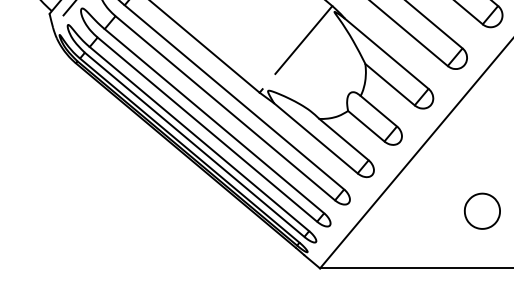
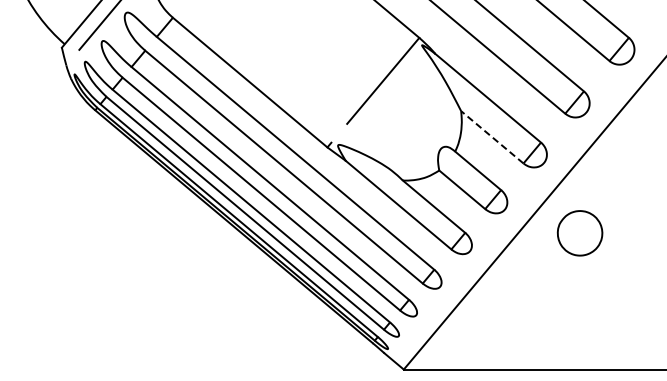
line: (390, 84) -> (492, 137), solid -> dashed
part: (481, 211) -> (579, 233), moved

